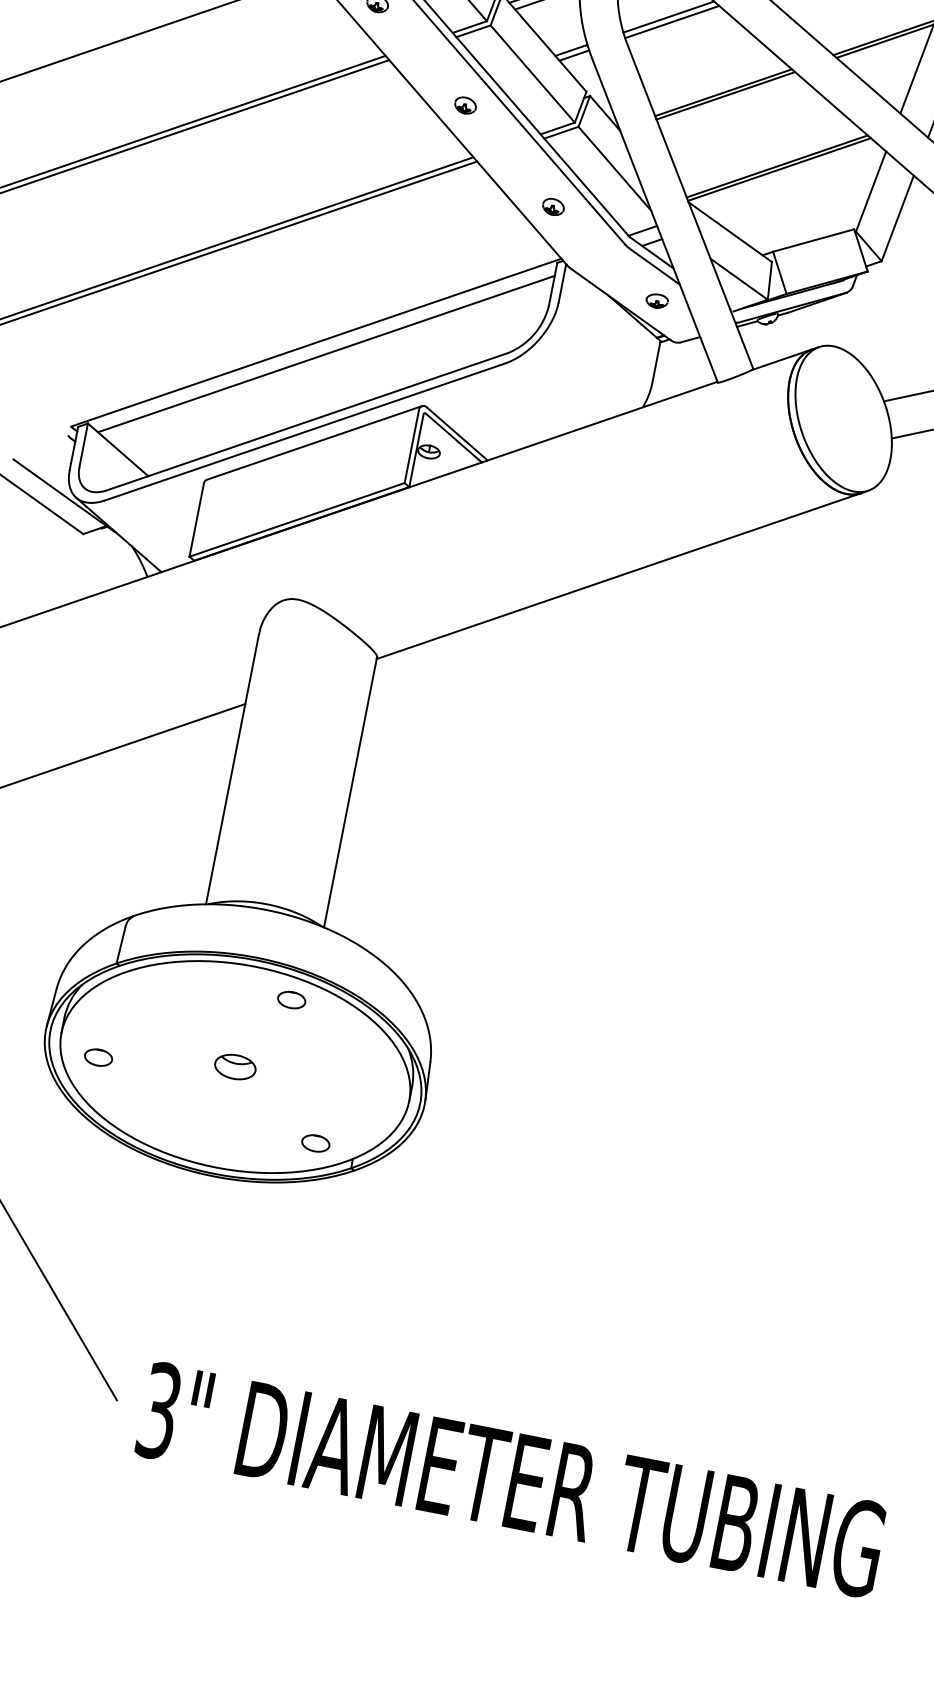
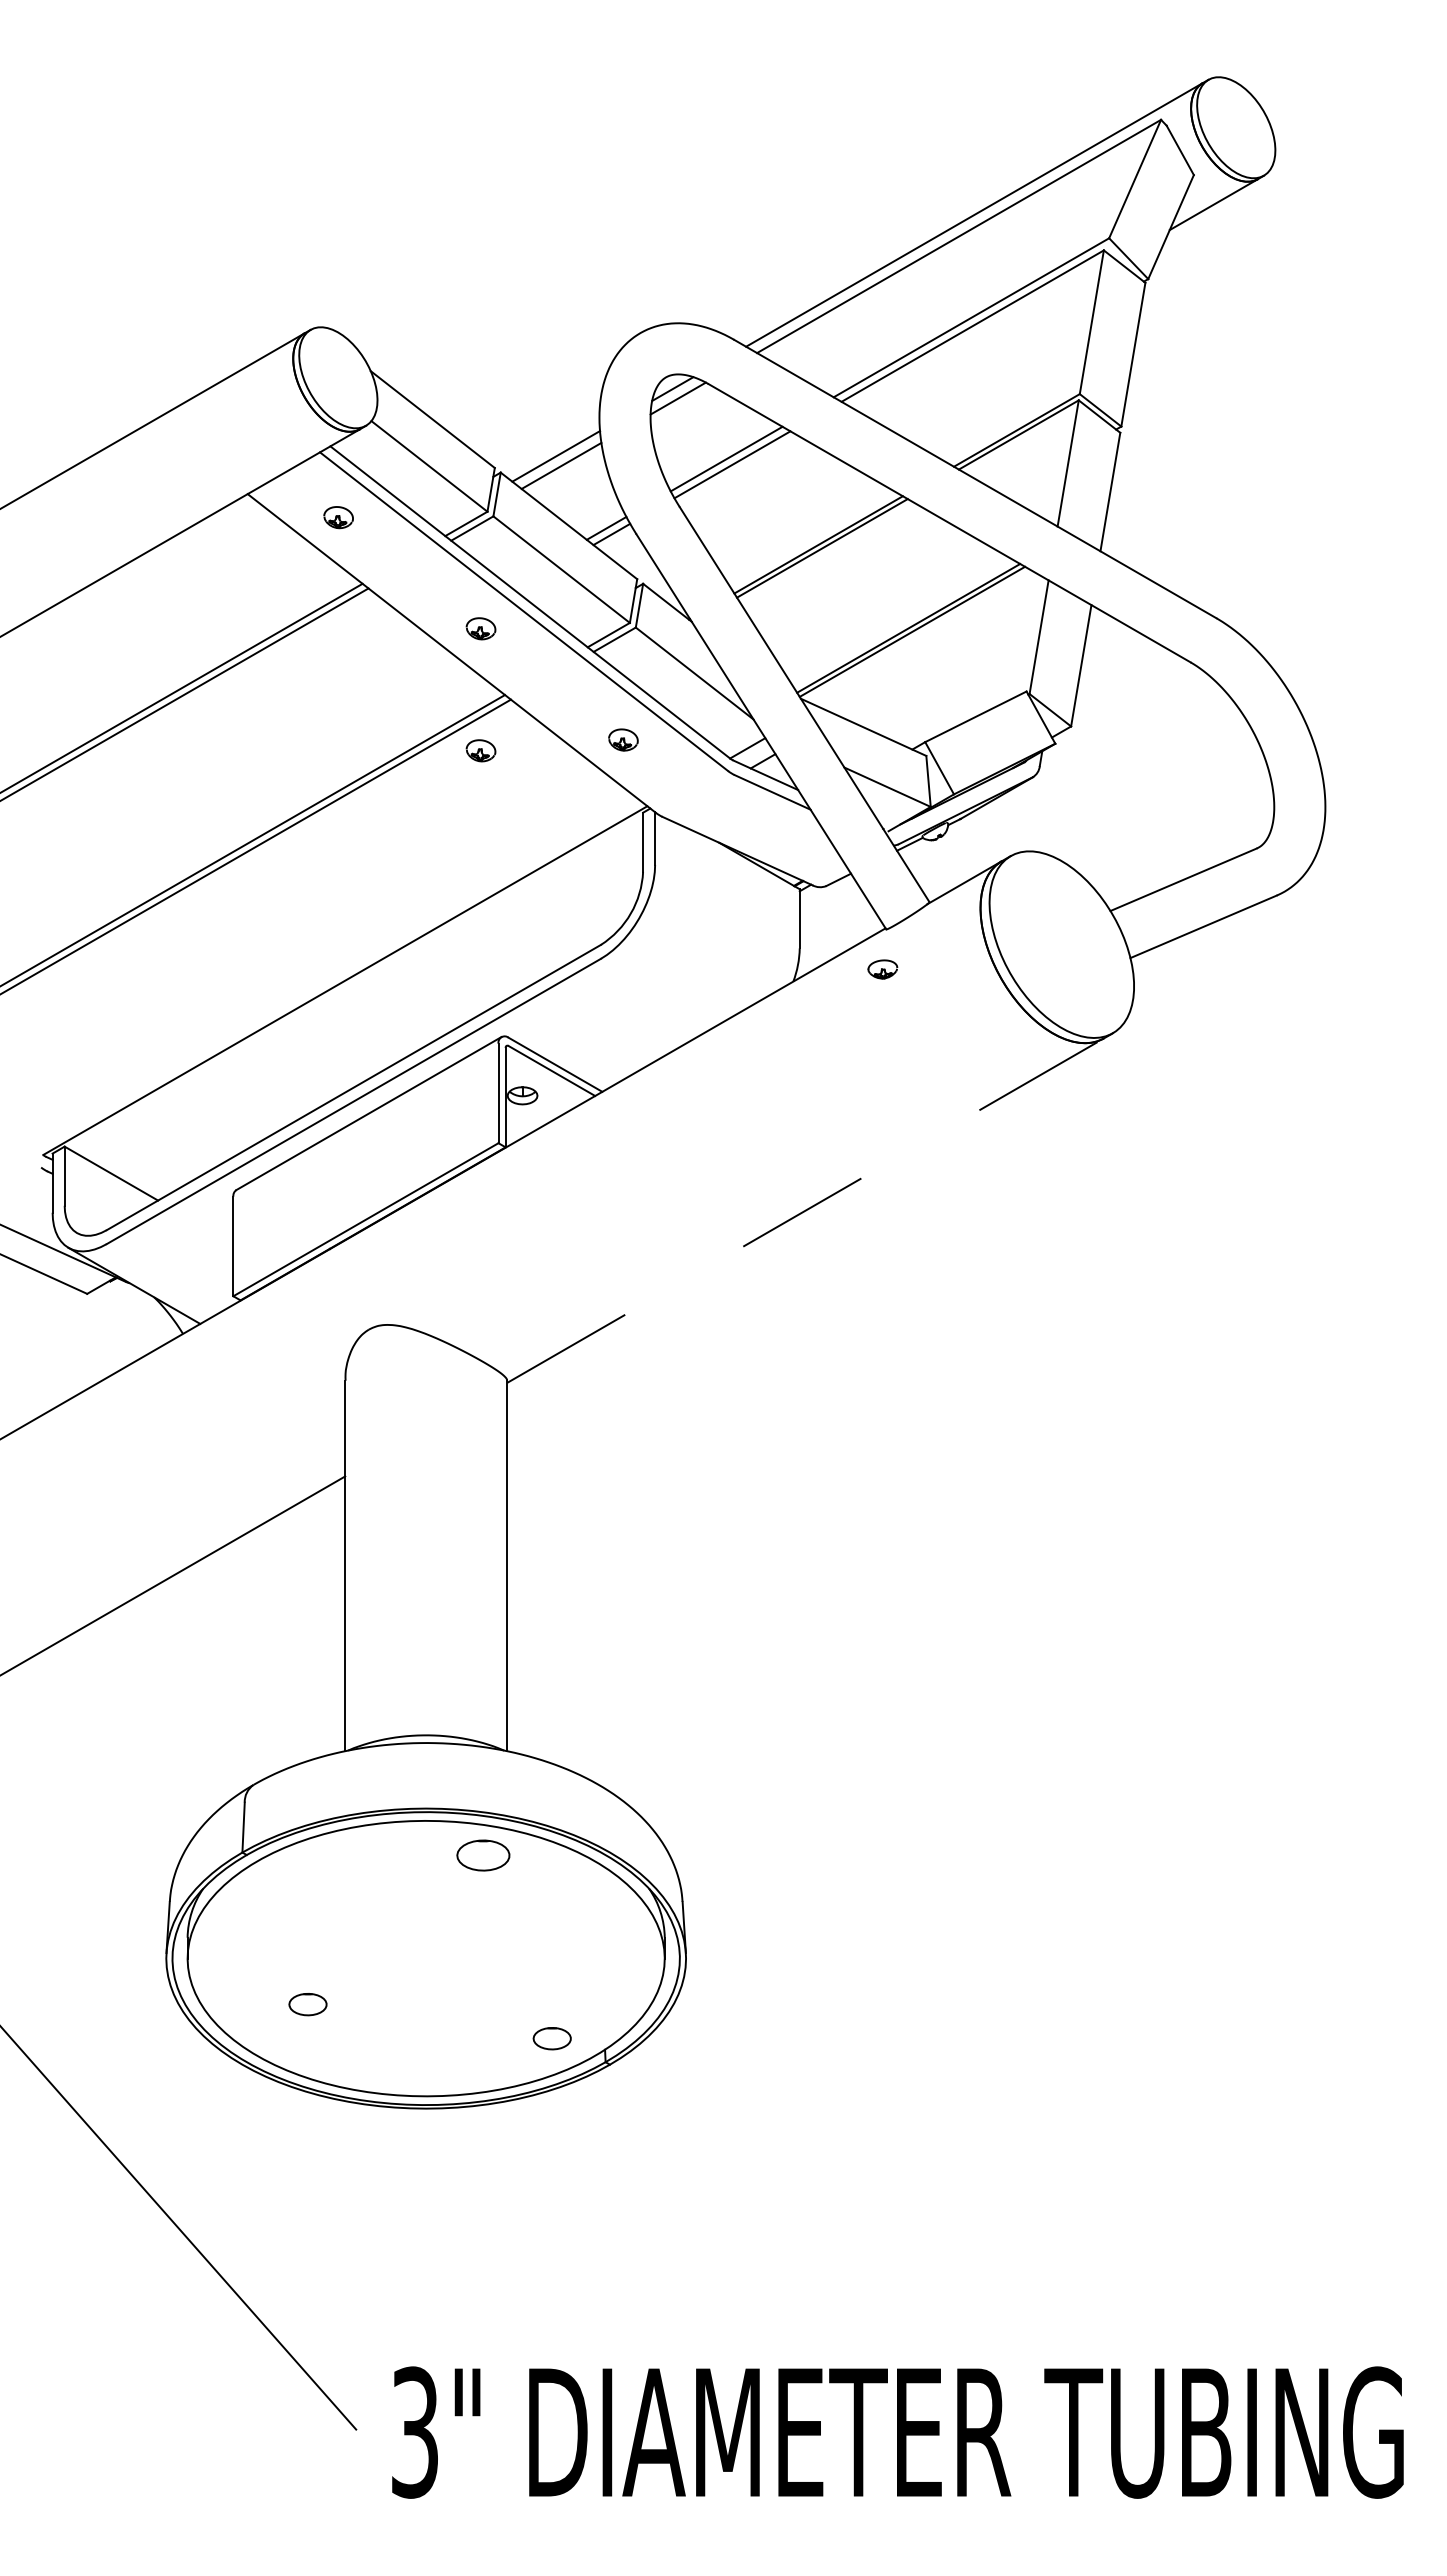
part: (447, 194) -> (480, 750), added
part: (656, 301) -> (882, 969), moved
line: (326, 353) -> (361, 992), removed
line: (618, 576) -> (805, 1210), solid -> dashed
part: (291, 999) -> (482, 1855), size x1.4
part: (98, 1057) -> (307, 2004), moved
part: (234, 1066) -> (425, 1958), removed

